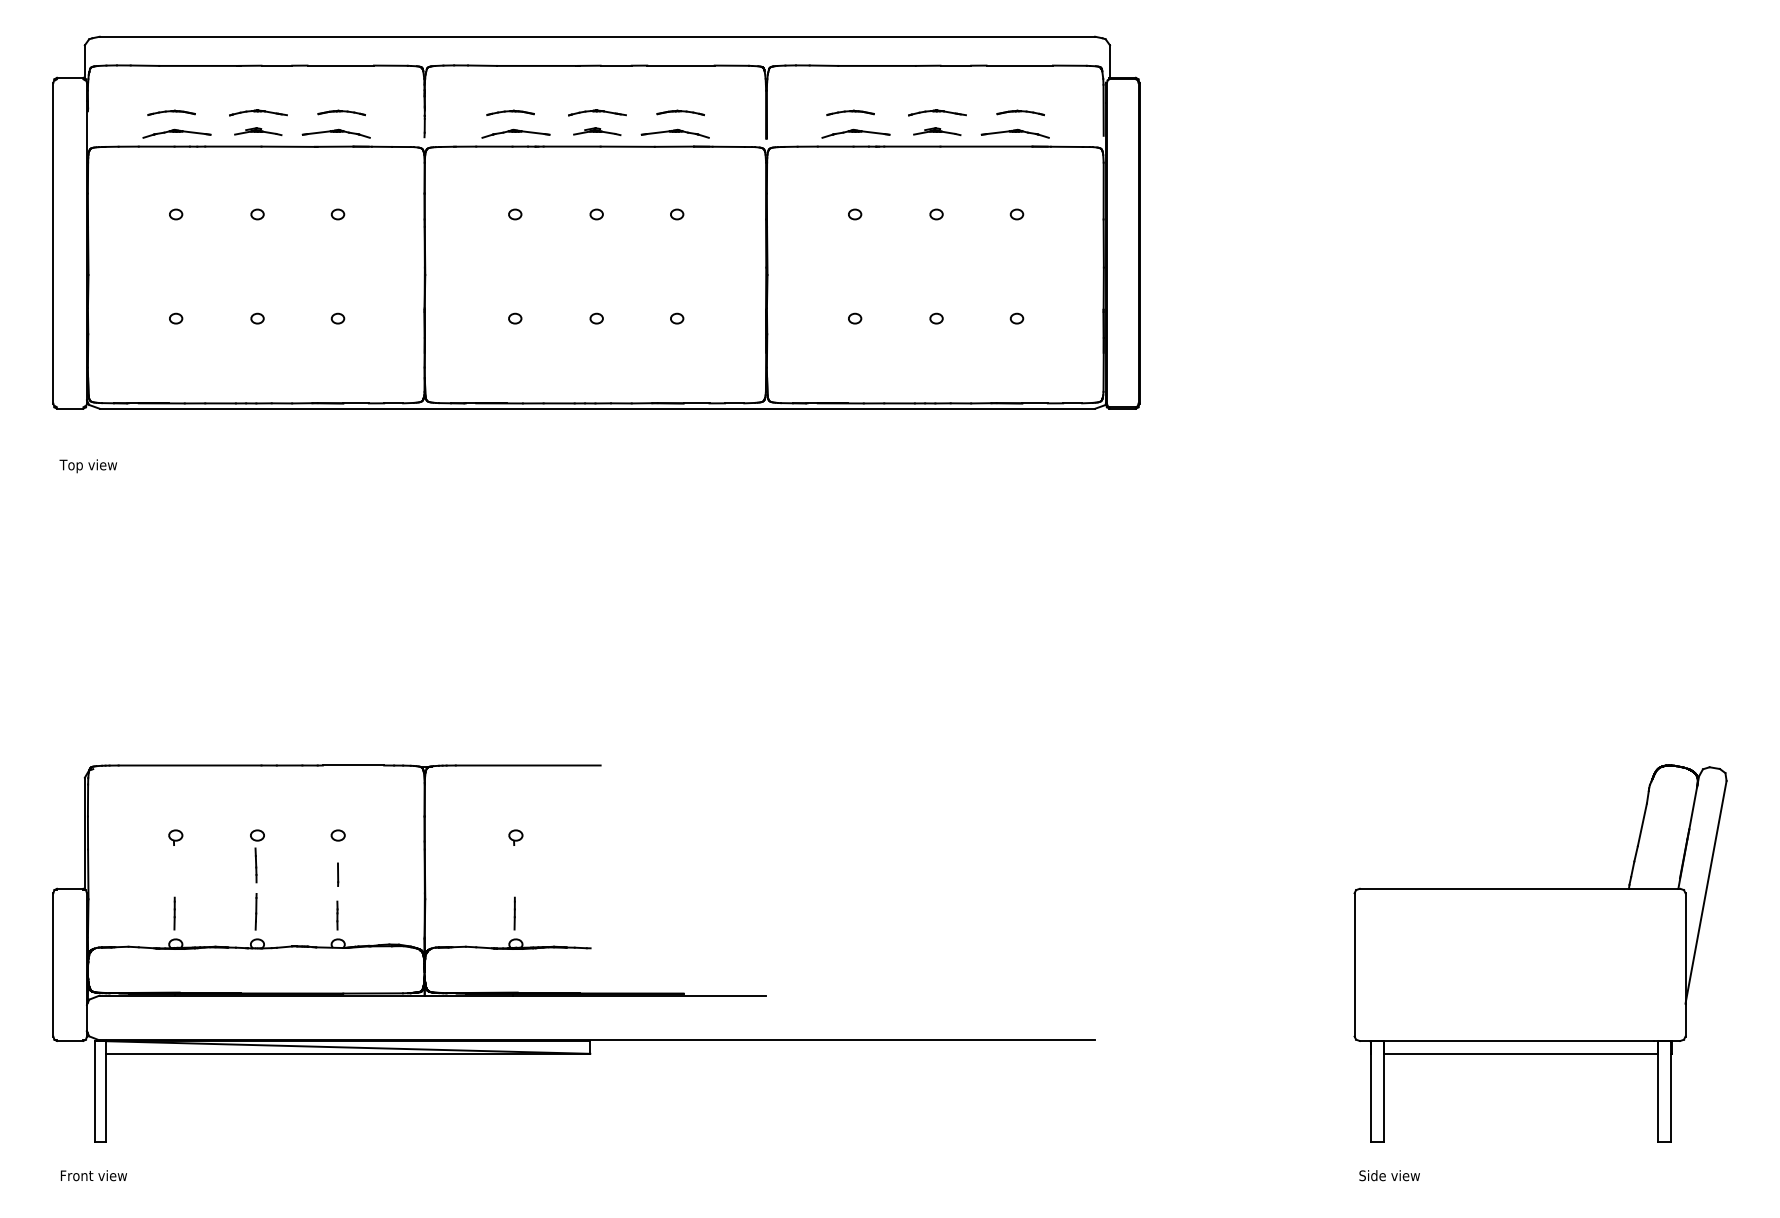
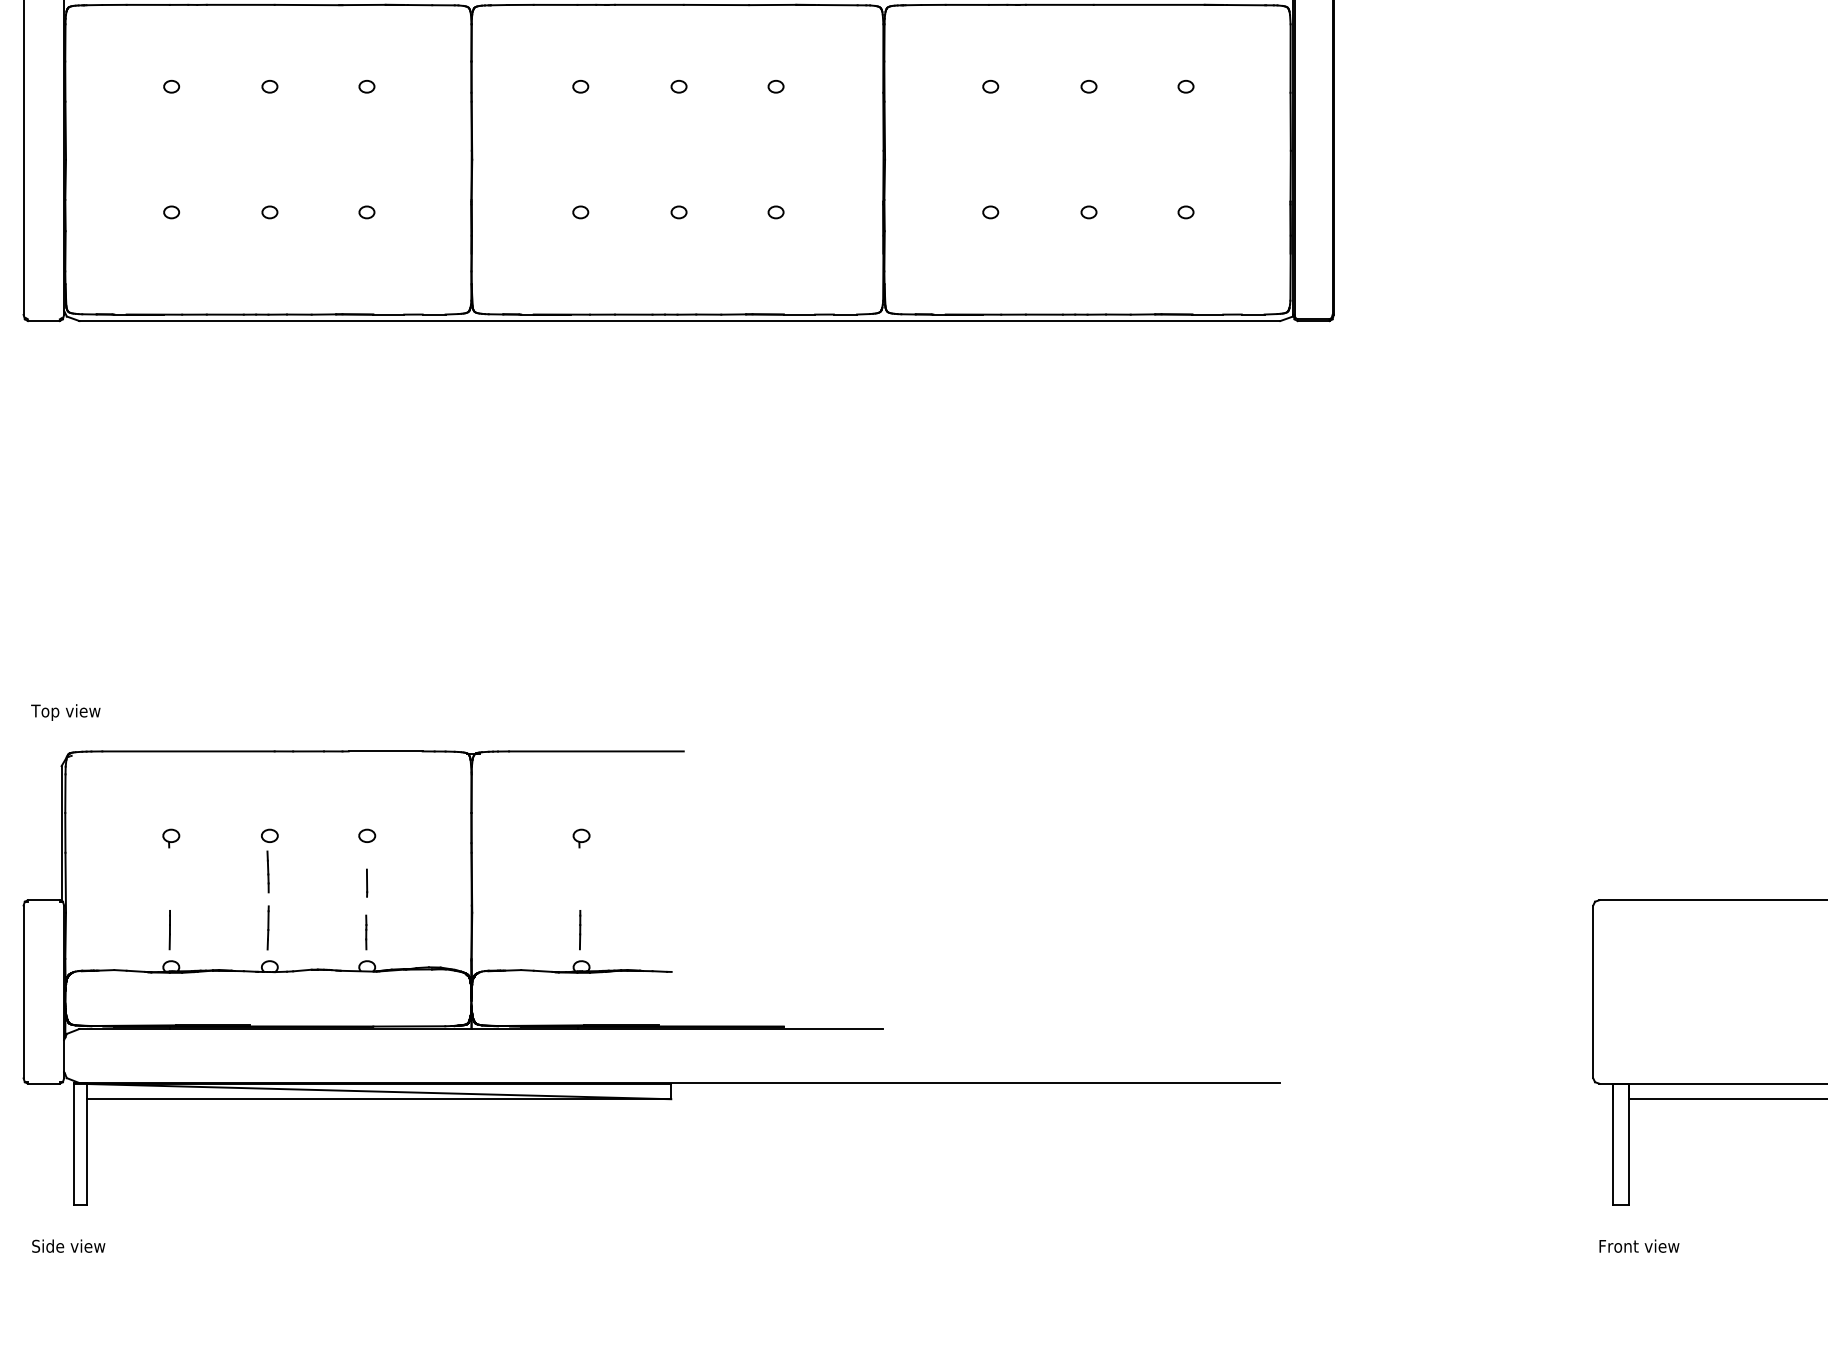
text: (87, 466) -> (64, 712), moved
text: (93, 1175) -> (72, 1246), Front view -> Side view
text: (1392, 1175) -> (1638, 1246), Side view -> Front view

